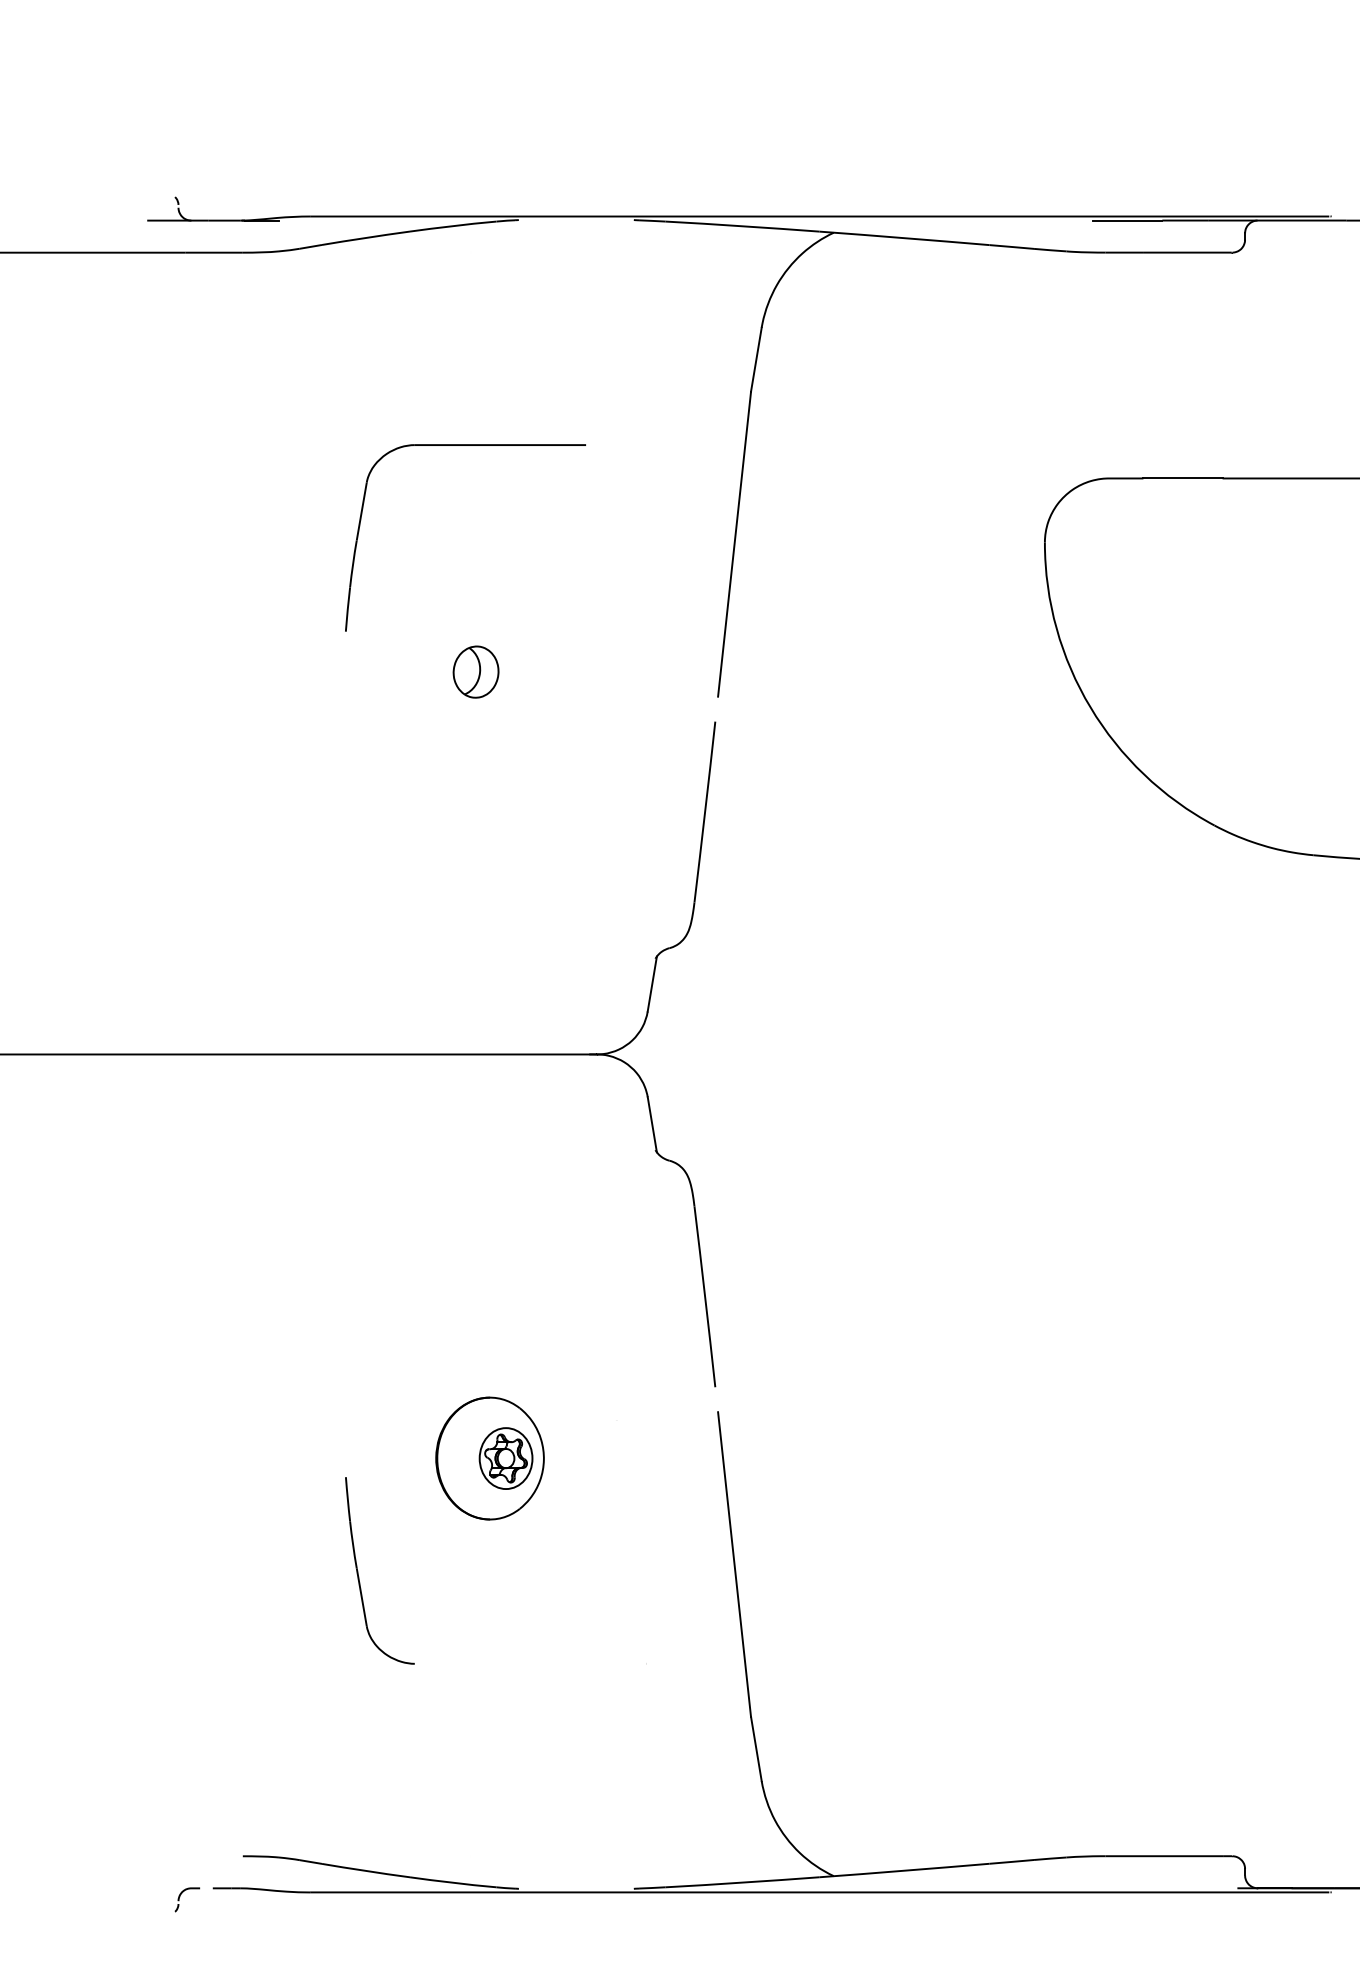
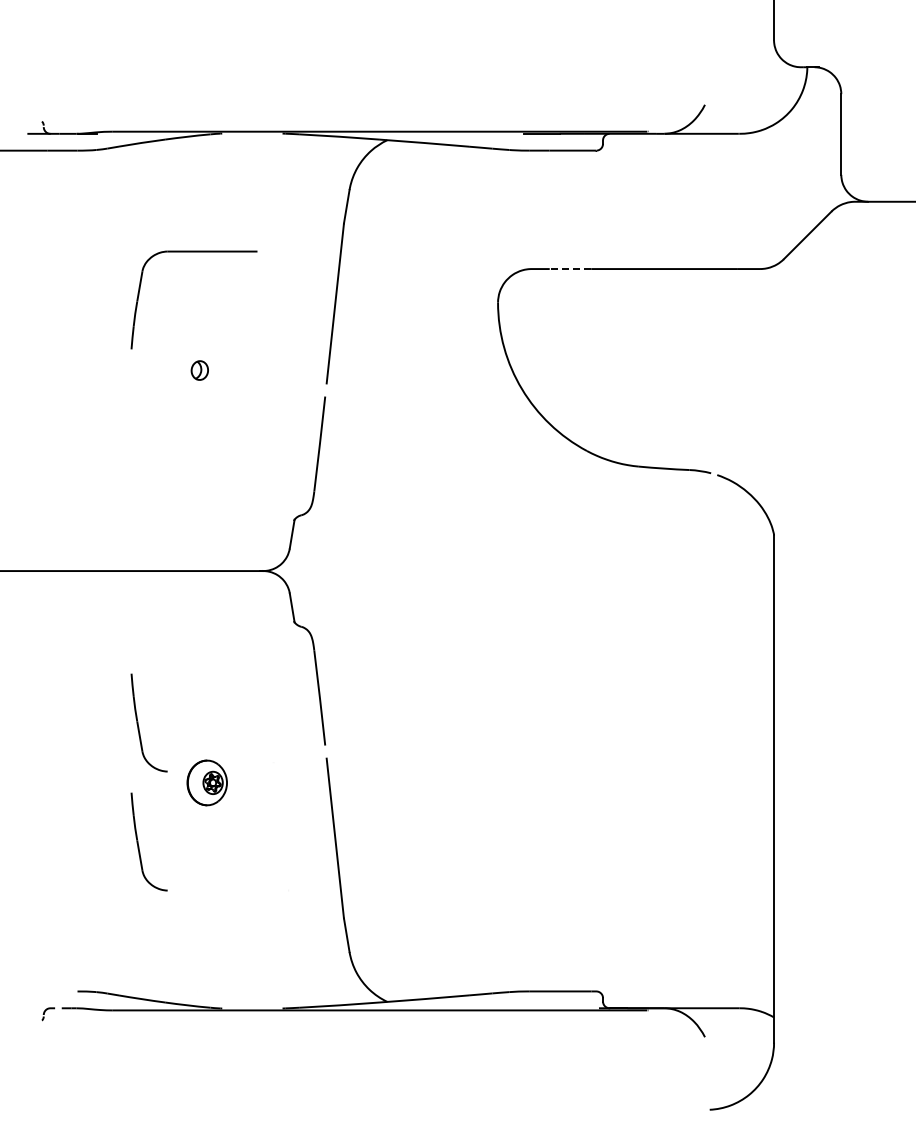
line: (1183, 479) -> (570, 269), solid -> dashed
part: (475, 671) -> (199, 370), size x0.7
part: (359, 1343) -> (138, 722), added
part: (490, 1457) -> (207, 782), size x0.7

